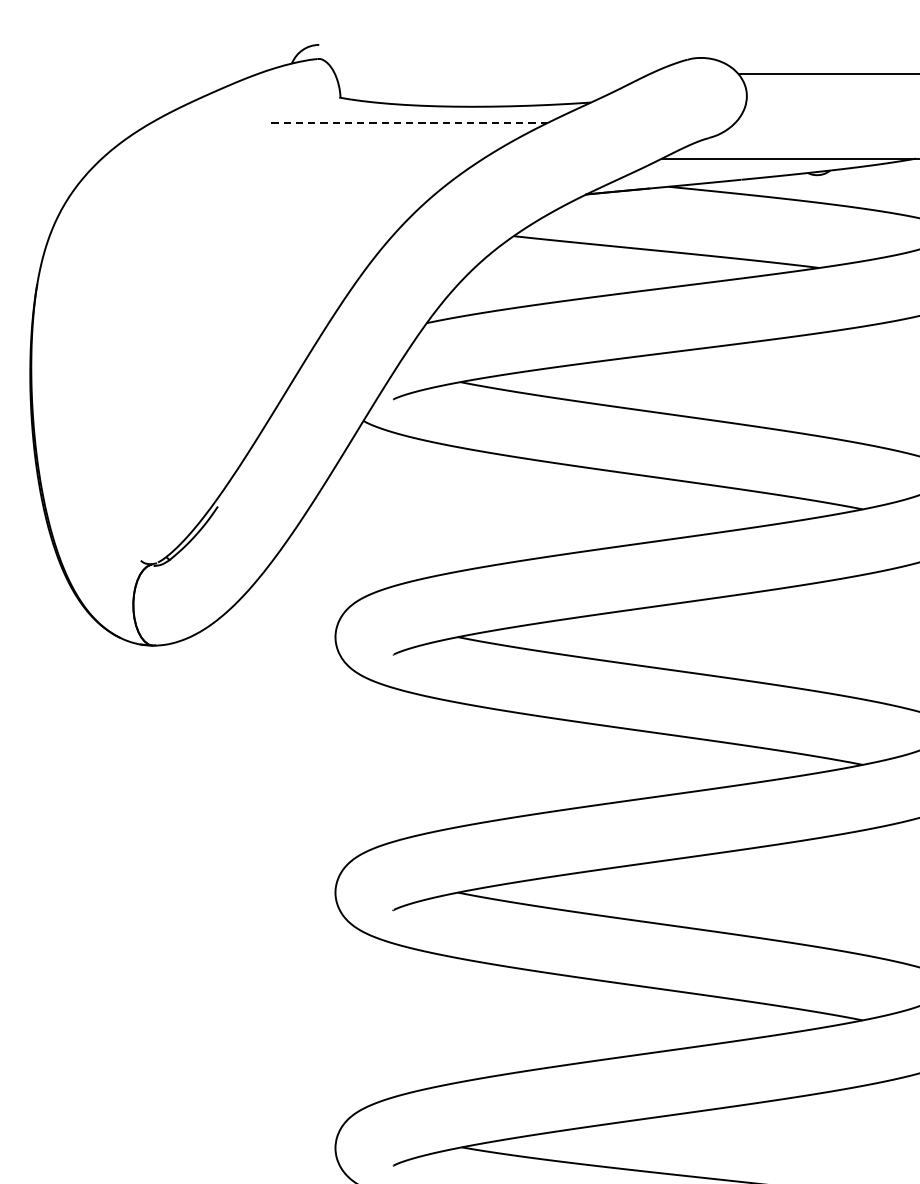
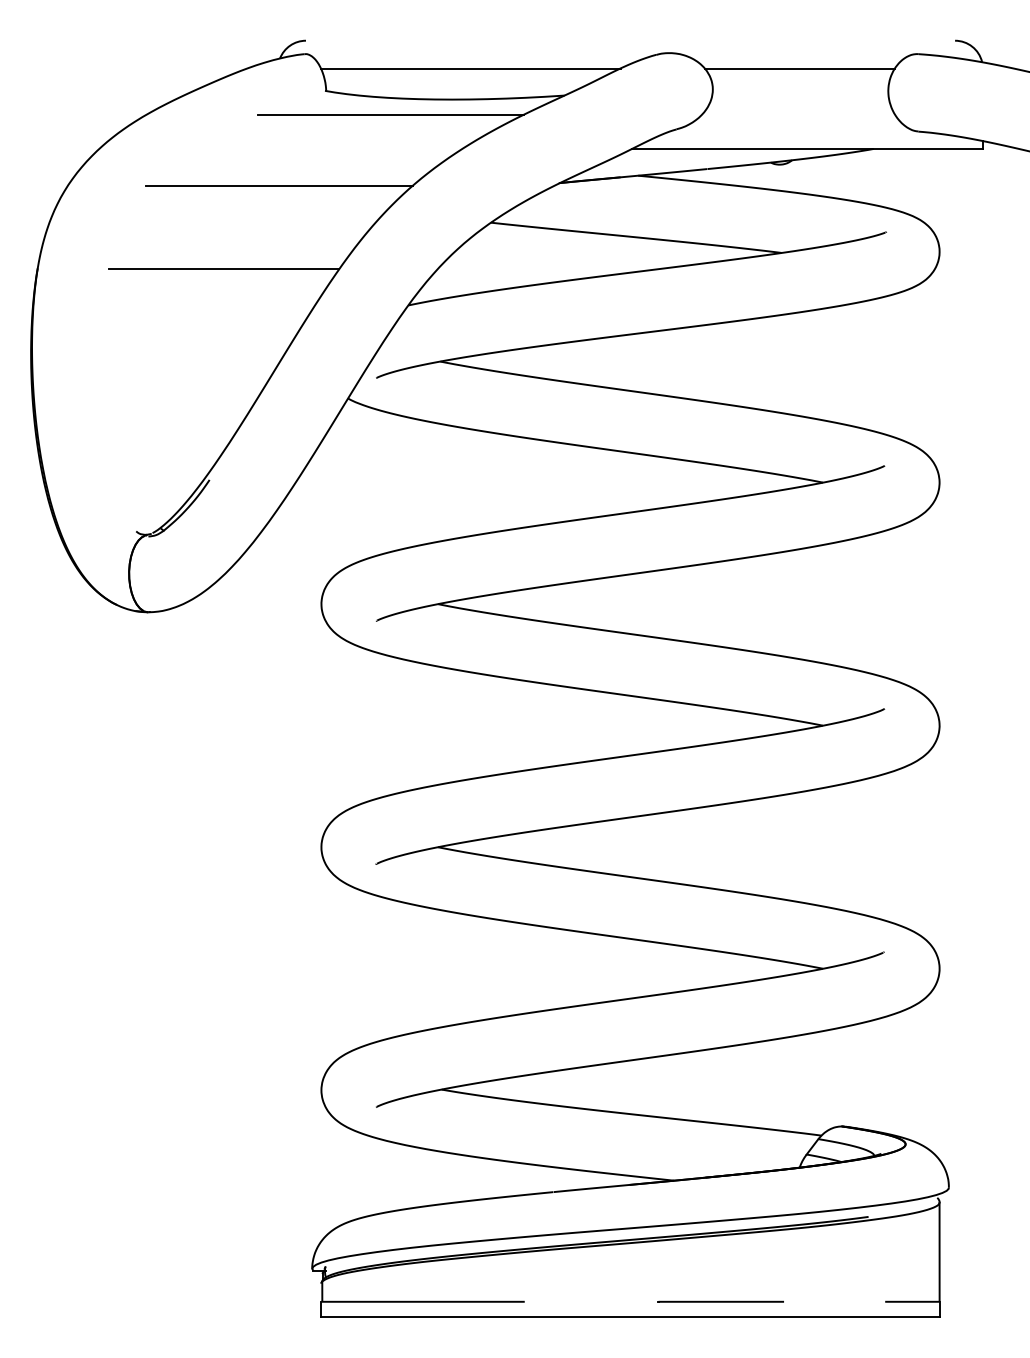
line: (492, 74) -> (470, 68), added
line: (408, 122) -> (390, 114), dashed -> solid
line: (290, 198) -> (278, 186), added
line: (232, 285) -> (223, 269), added

